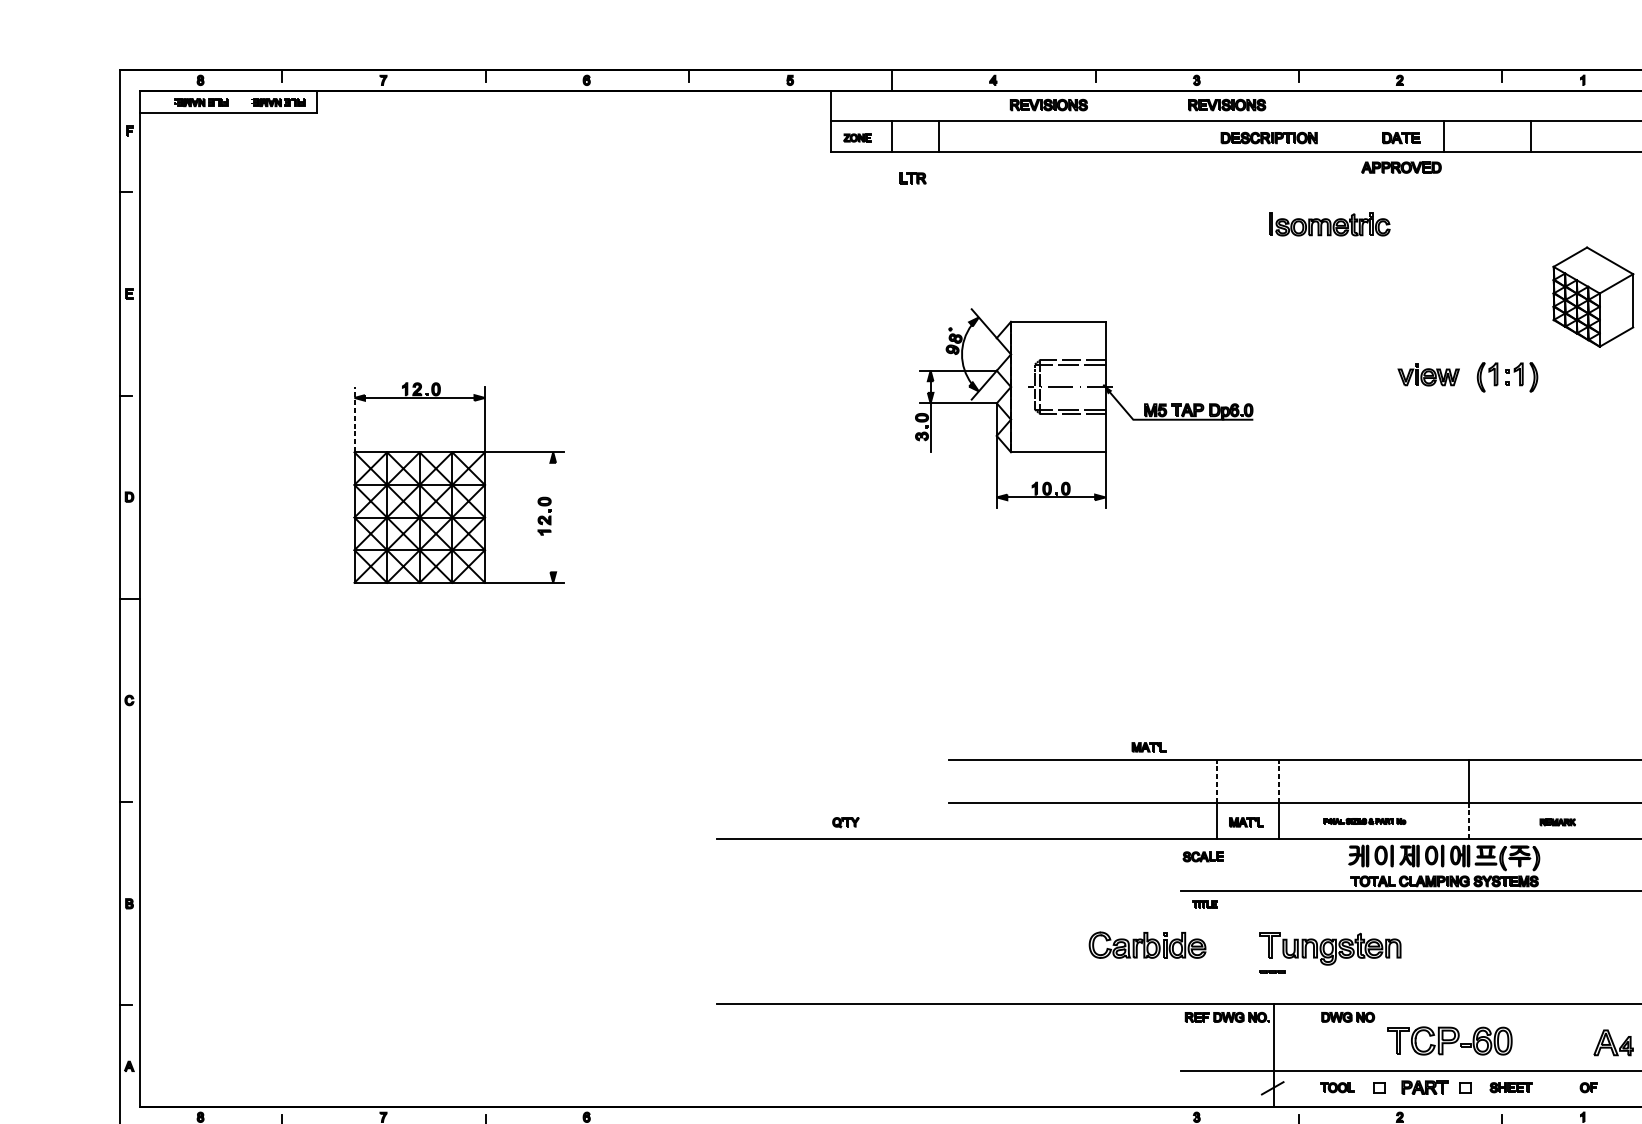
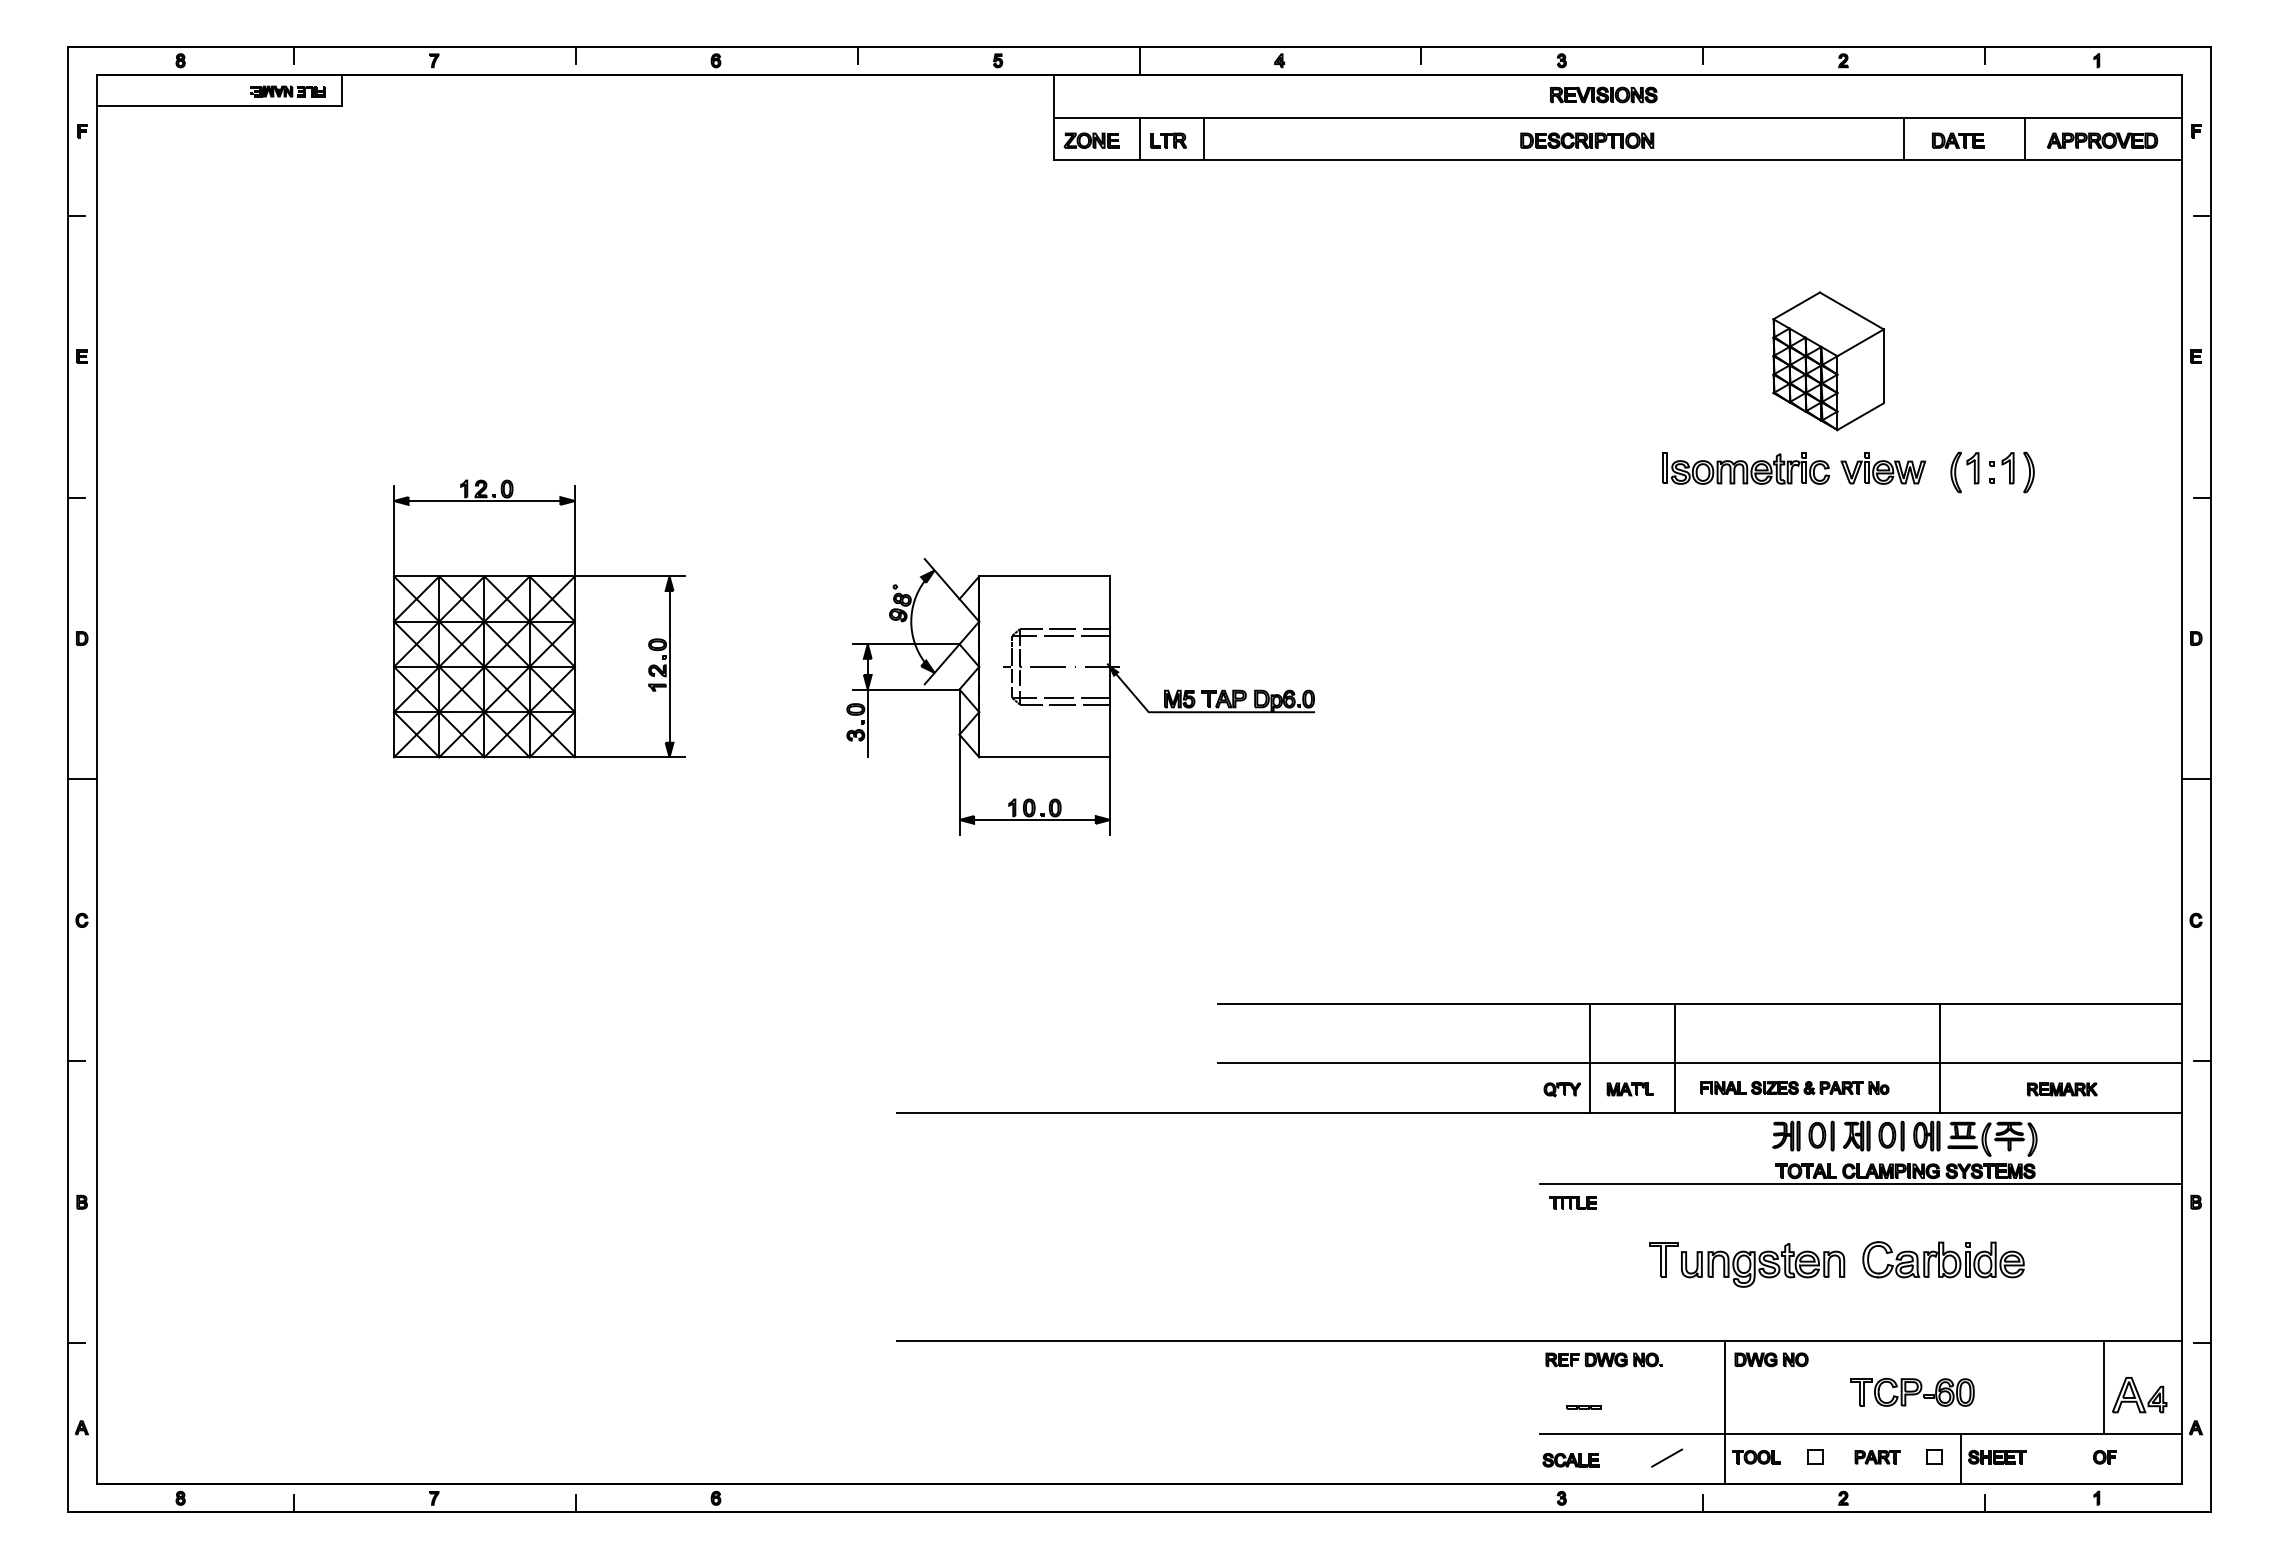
part: (201, 102) -> (181, 91), removed
part: (1048, 104) -> (1356, 94), removed
part: (857, 137) -> (1091, 140), size x1.43
part: (1269, 137) -> (1587, 140), moved
part: (1401, 137) -> (1958, 140), moved
part: (1401, 167) -> (2102, 140), moved
part: (913, 178) -> (1168, 140), moved
part: (1330, 224) -> (1746, 468), moved
part: (1593, 297) -> (1828, 361), moved
part: (1084, 408) -> (1080, 696), moved
line: (354, 419) -> (394, 530), dashed -> solid
line: (553, 517) -> (669, 666), added
part: (1148, 747) -> (1494, 985), removed
line: (1216, 782) -> (1589, 1033), dashed -> solid
line: (1278, 782) -> (1675, 1033), dashed -> solid
line: (1469, 820) -> (1939, 1087), dashed -> solid
part: (1364, 821) -> (1794, 1088), size x1.67
part: (845, 822) -> (1561, 1089), moved
part: (1557, 822) -> (2062, 1089), size x1.43
part: (1203, 856) -> (1570, 1459), moved
part: (1204, 903) -> (1572, 1202), size x1.43
part: (1147, 945) -> (1943, 1259), moved
line: (1272, 971) -> (1583, 1406), moved
line: (1587, 1037) -> (2103, 1387), added
part: (1449, 1040) -> (1912, 1391), size x0.71
line: (1274, 1055) -> (1725, 1412), moved
part: (1424, 1087) -> (1877, 1457), size x0.71
line: (1485, 1089) -> (1961, 1459), added

